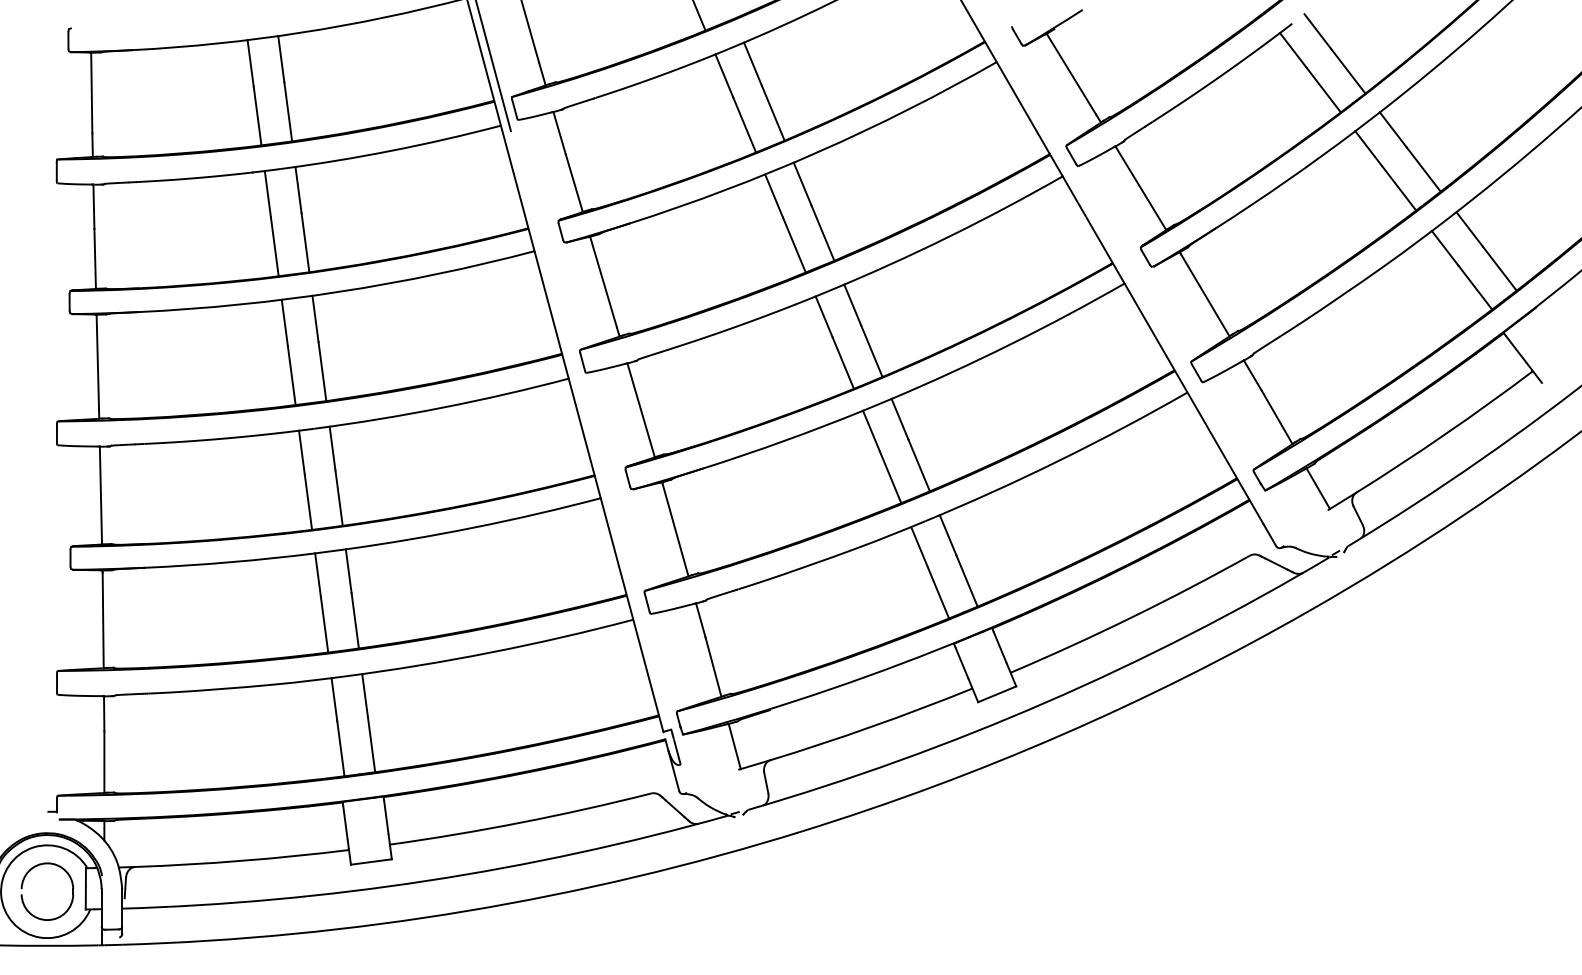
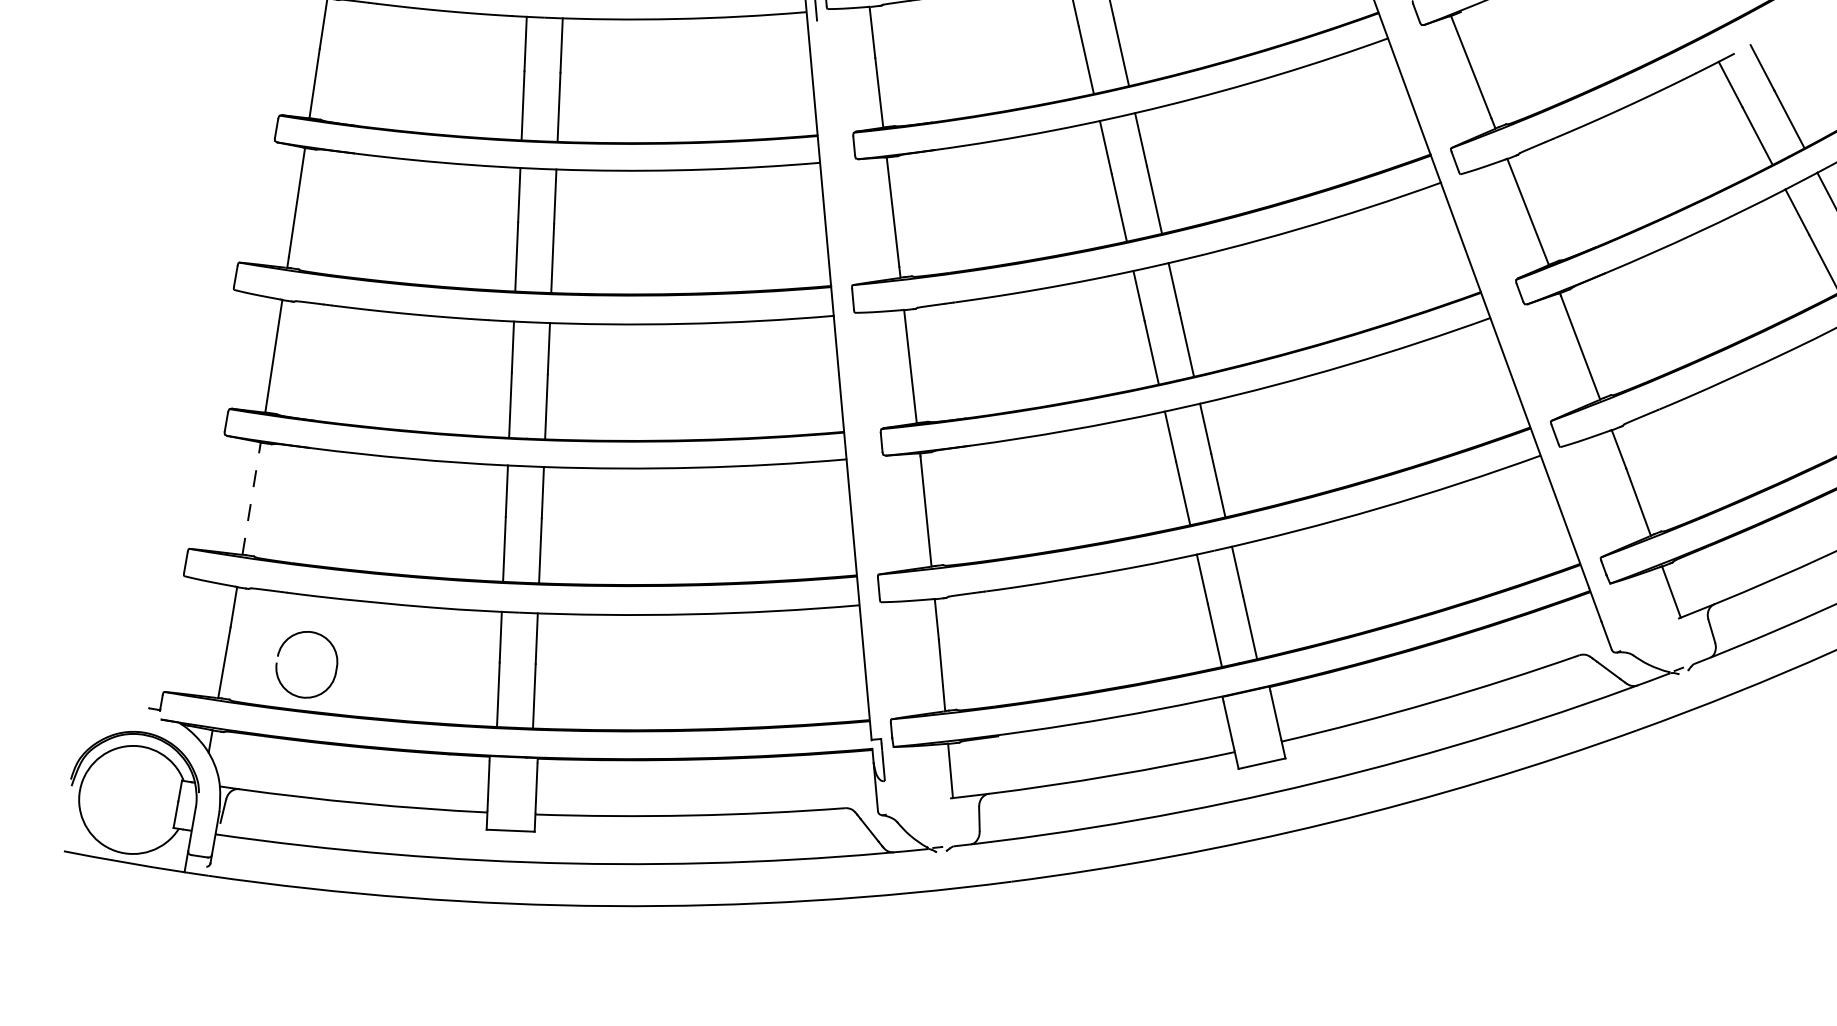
line: (103, 620) -> (251, 500), solid -> dashed
part: (23, 884) -> (280, 651), moved

